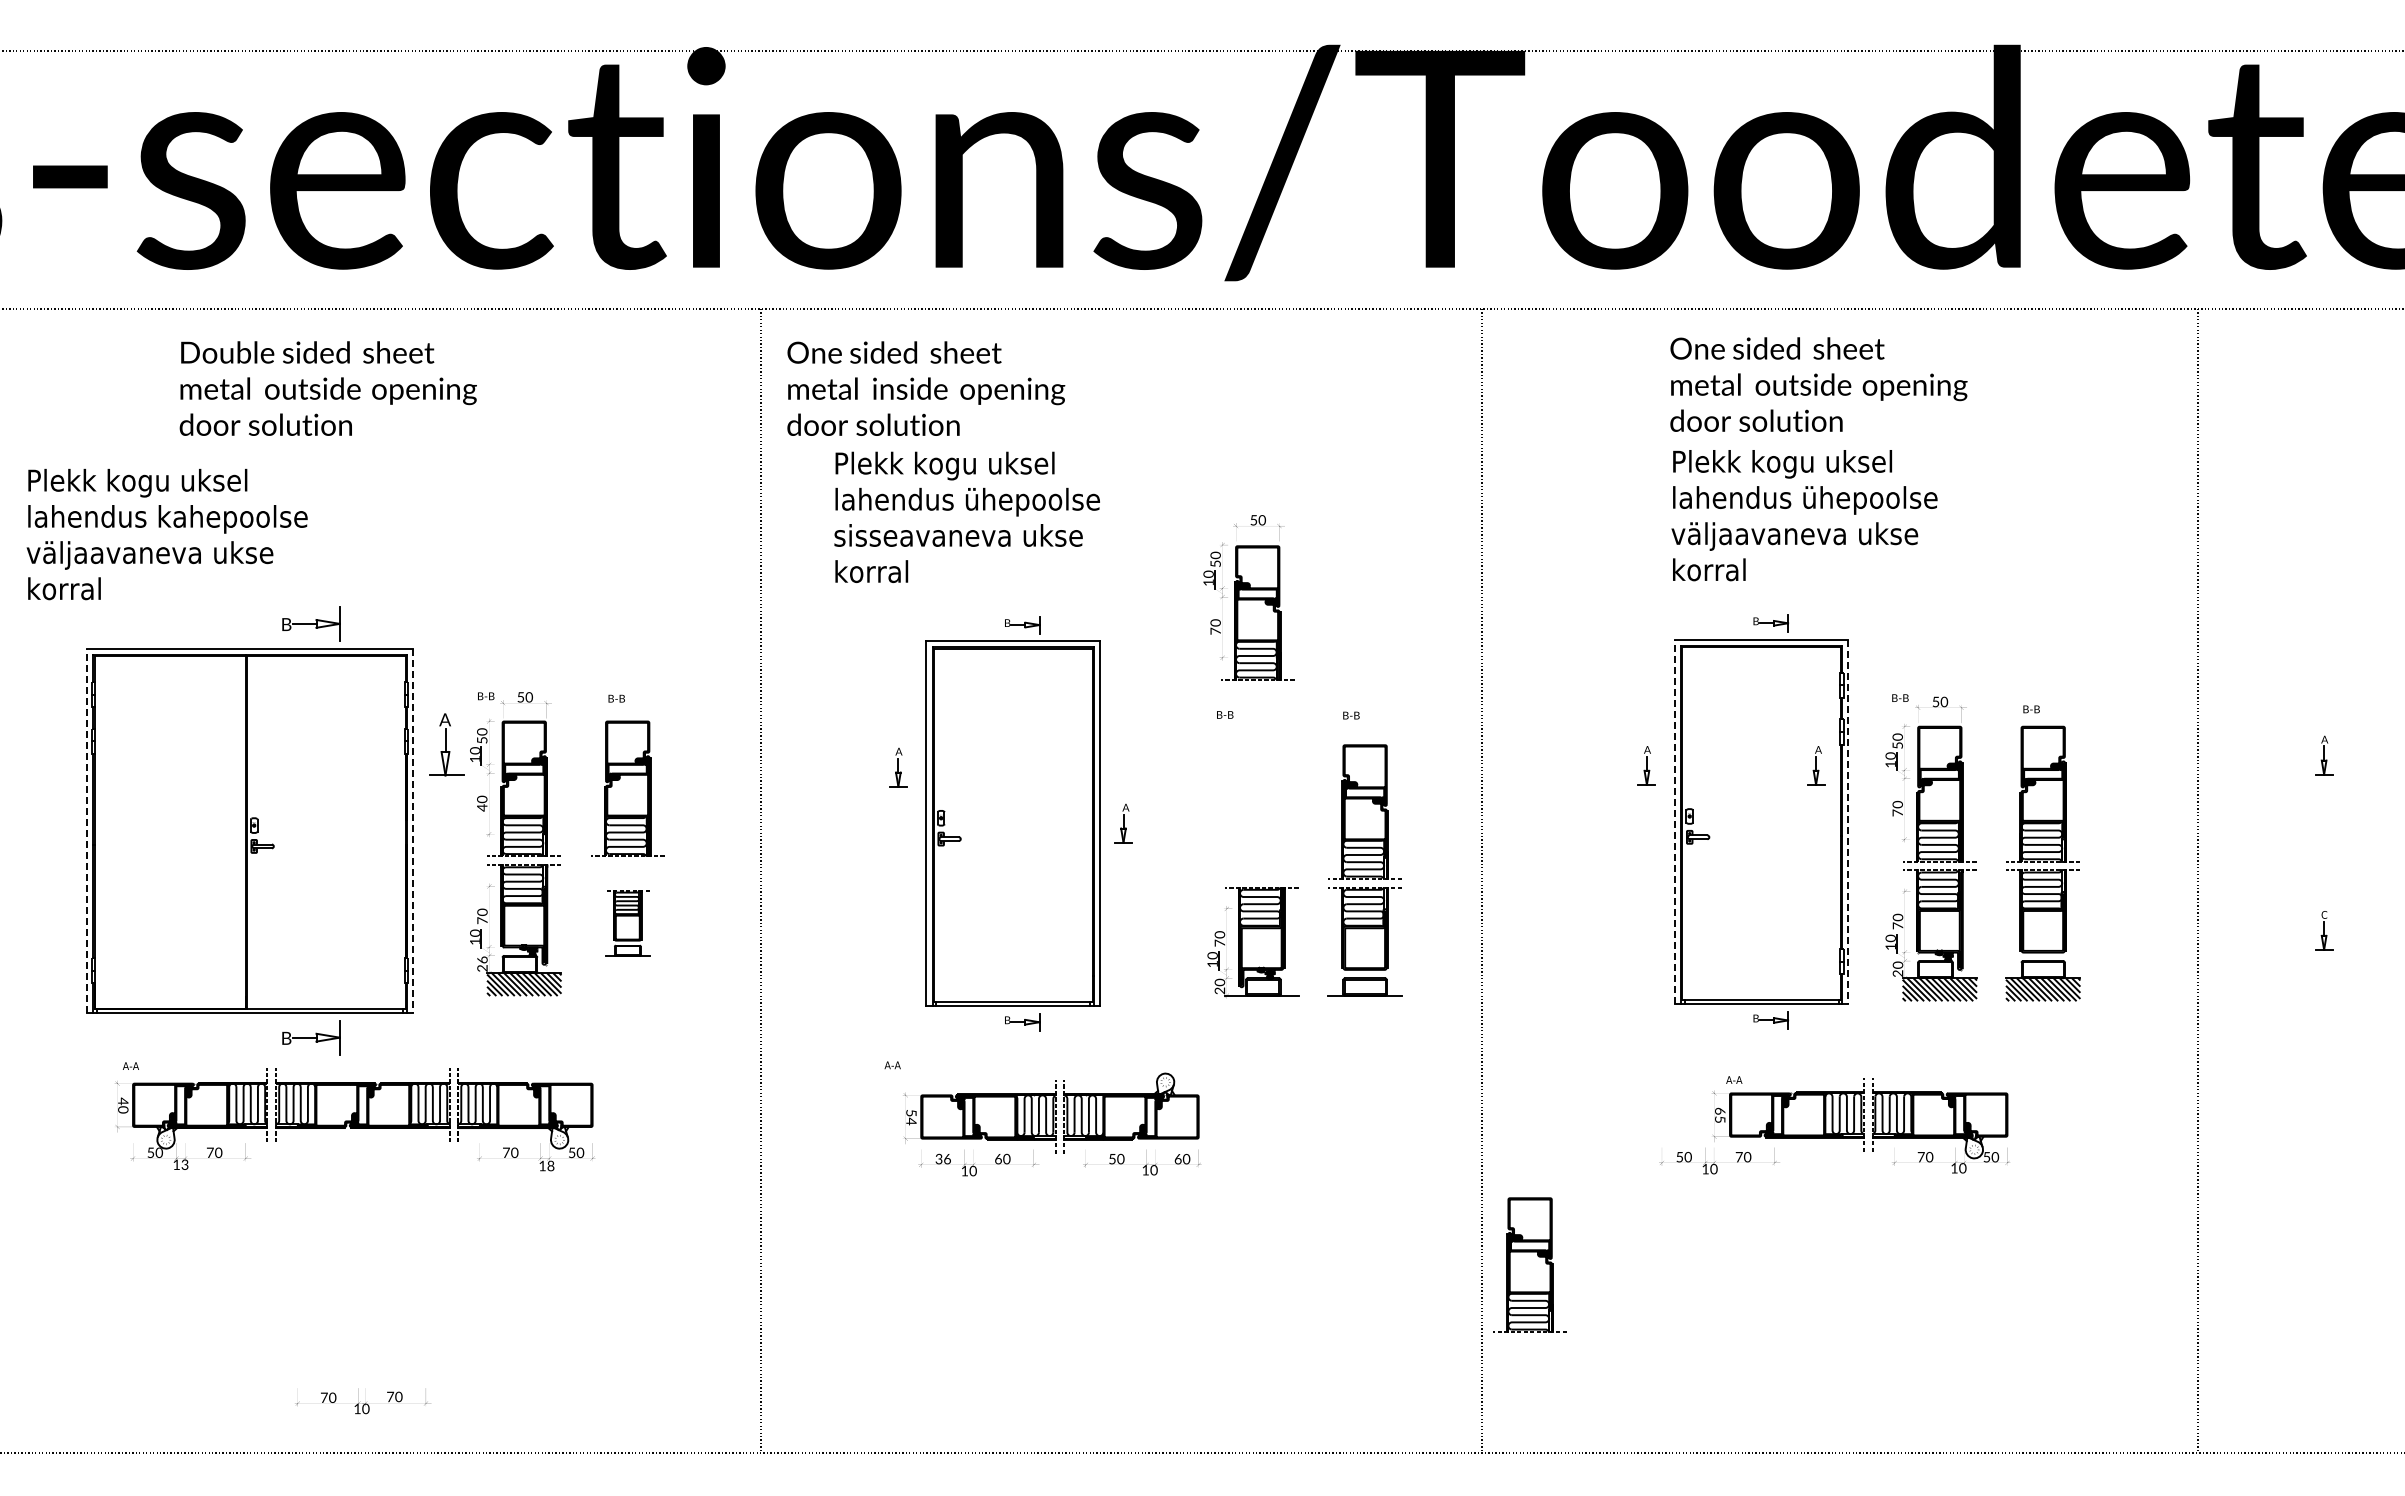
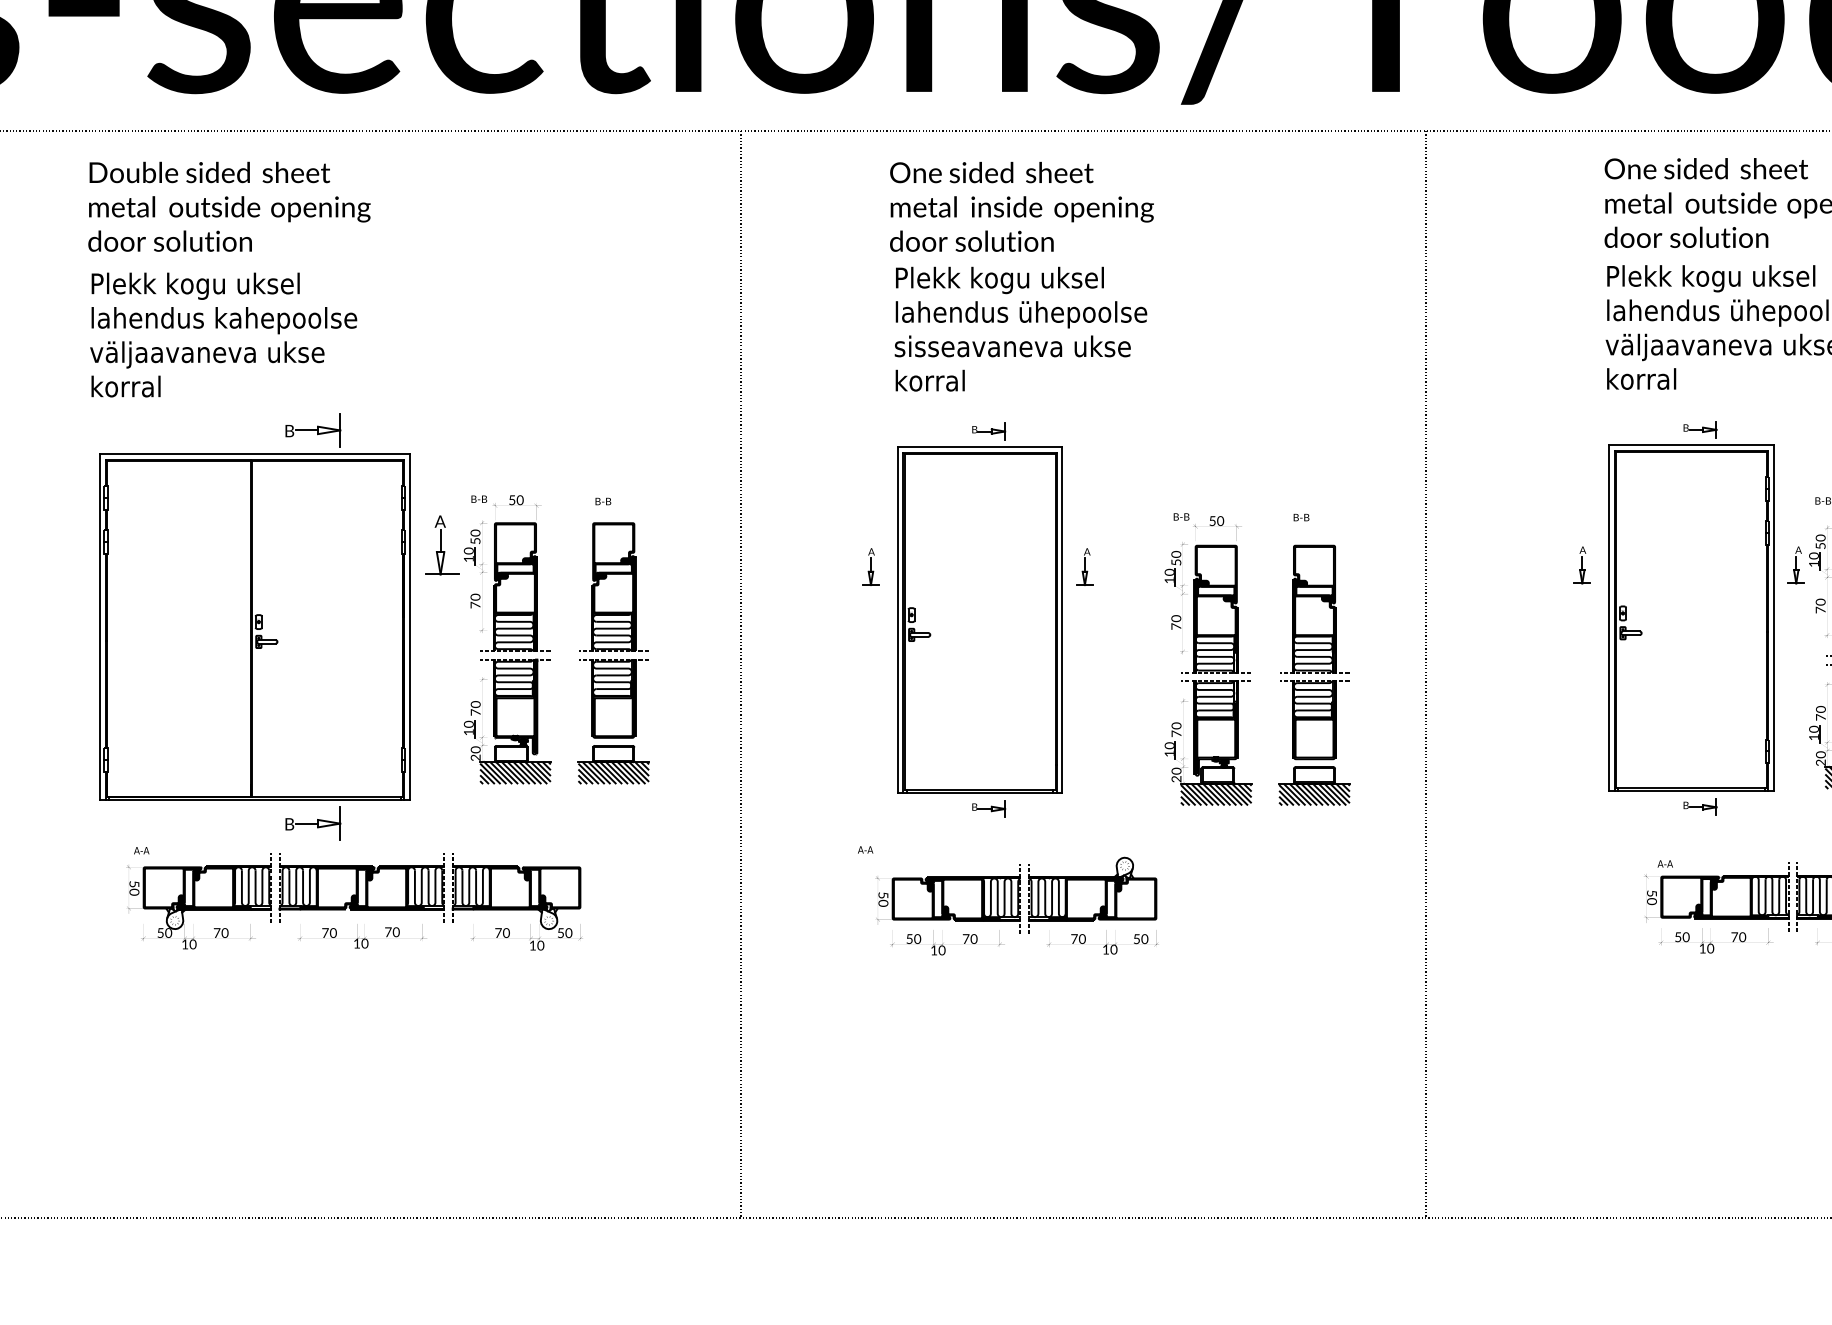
text: (327, 388) -> (228, 206), moved
text: (926, 388) -> (1022, 206), moved
text: (966, 516) -> (1020, 328), moved
text: (166, 534) -> (222, 335), moved
part: (1248, 597) -> (1207, 594), moved
part: (1816, 765) -> (1796, 564), moved
text: (482, 807) -> (475, 604), 40 -> 70
line: (1675, 821) -> (1609, 618), dashed -> solid
line: (1848, 822) -> (1773, 619), dashed -> solid
part: (1123, 823) -> (1084, 566), moved
line: (87, 830) -> (100, 626), dashed -> solid
line: (412, 831) -> (409, 627), dashed -> solid
part: (627, 930) -> (613, 721), size x1.67
text: (481, 959) -> (474, 749), 26 -> 20
hatch: (1261, 1006) -> (1216, 794), added
hatch: (1364, 1006) -> (1313, 794), added
text: (123, 1101) -> (134, 884), 40 -> 50
text: (1720, 1115) -> (1652, 897), 65 -> 50
text: (911, 1121) -> (883, 903), 54 -> 50
text: (943, 1158) -> (913, 938), 36 -> 50
text: (998, 1159) -> (966, 939), 60 -> 70
text: (1112, 1159) -> (1074, 939), 50 -> 70
text: (1177, 1159) -> (1136, 939), 60 -> 50
text: (1719, 1161) -> (1715, 941), moved
text: (184, 1164) -> (192, 944), 13 -> 10
text: (550, 1165) -> (540, 945), 18 -> 10
part: (1529, 1264) -> (1470, 1039), removed
text: (362, 1401) -> (361, 936), moved

